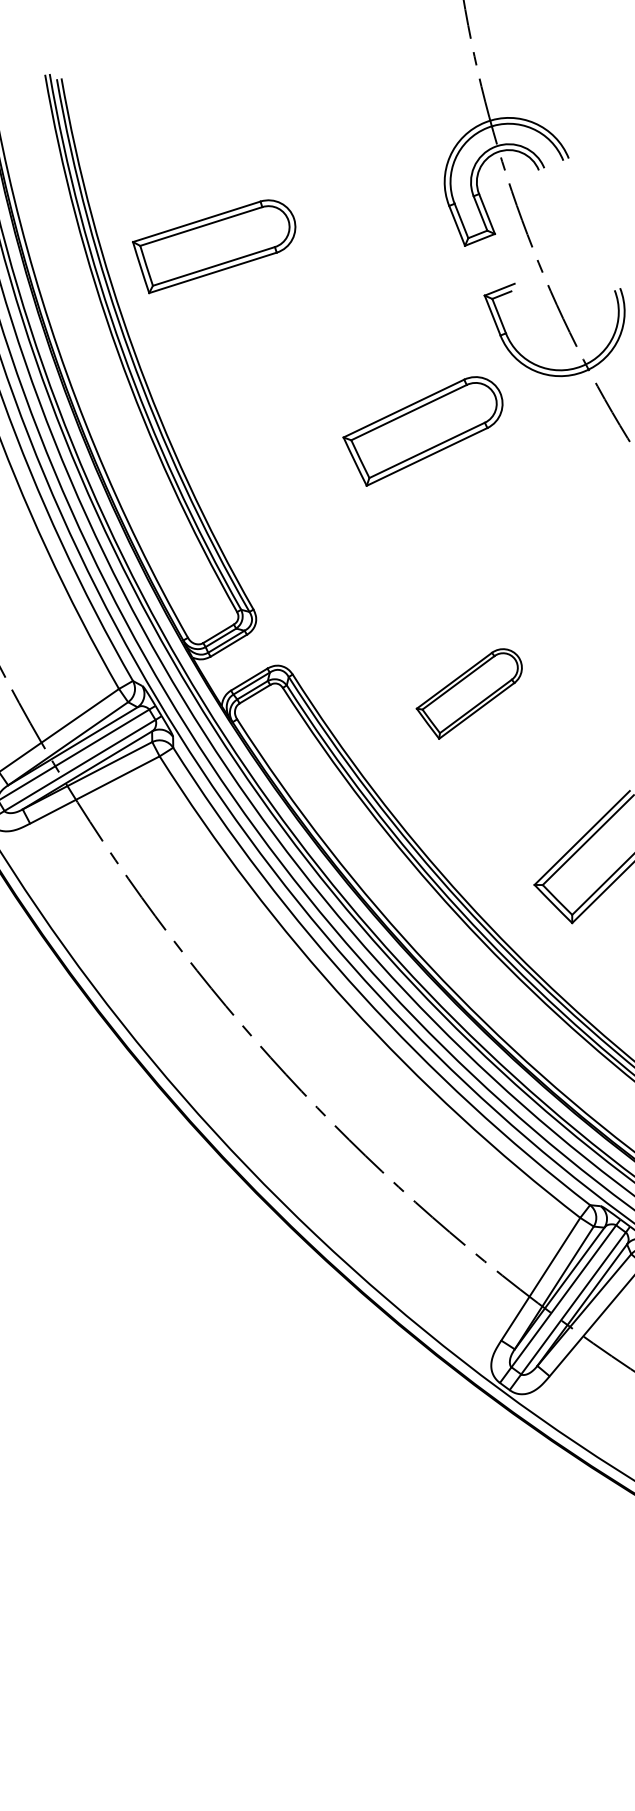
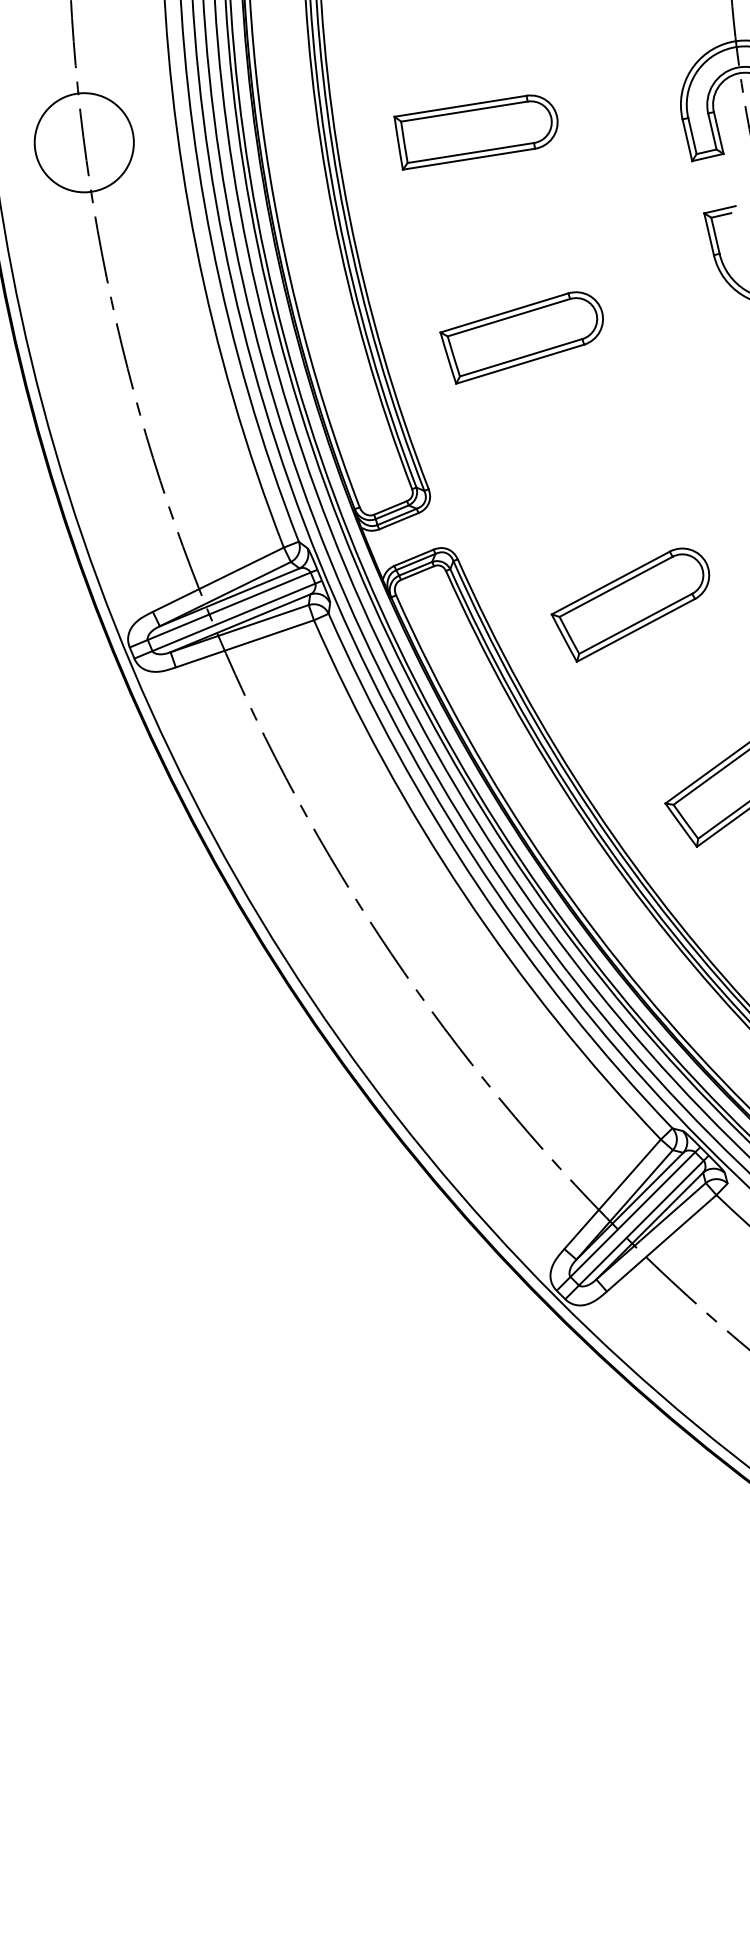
part: (215, 245) -> (475, 132), moved
part: (424, 430) -> (521, 337), moved
part: (470, 693) -> (630, 604), size x1.43

